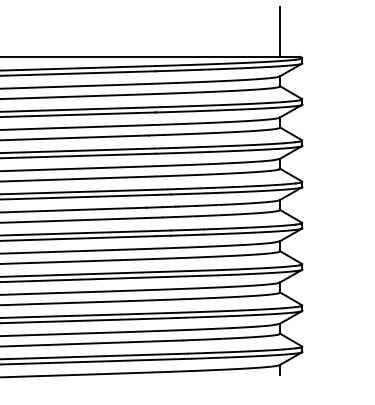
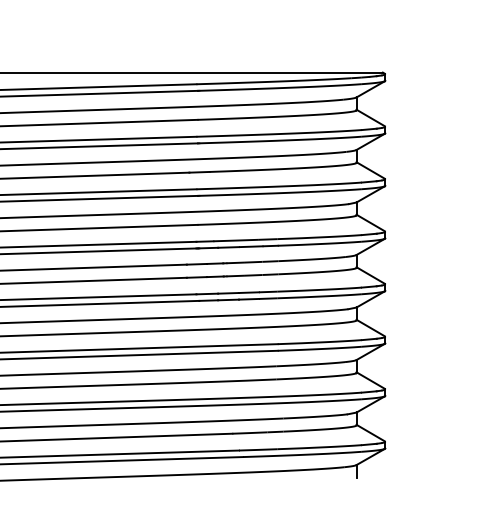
line: (279, 31) -> (356, 40), removed

